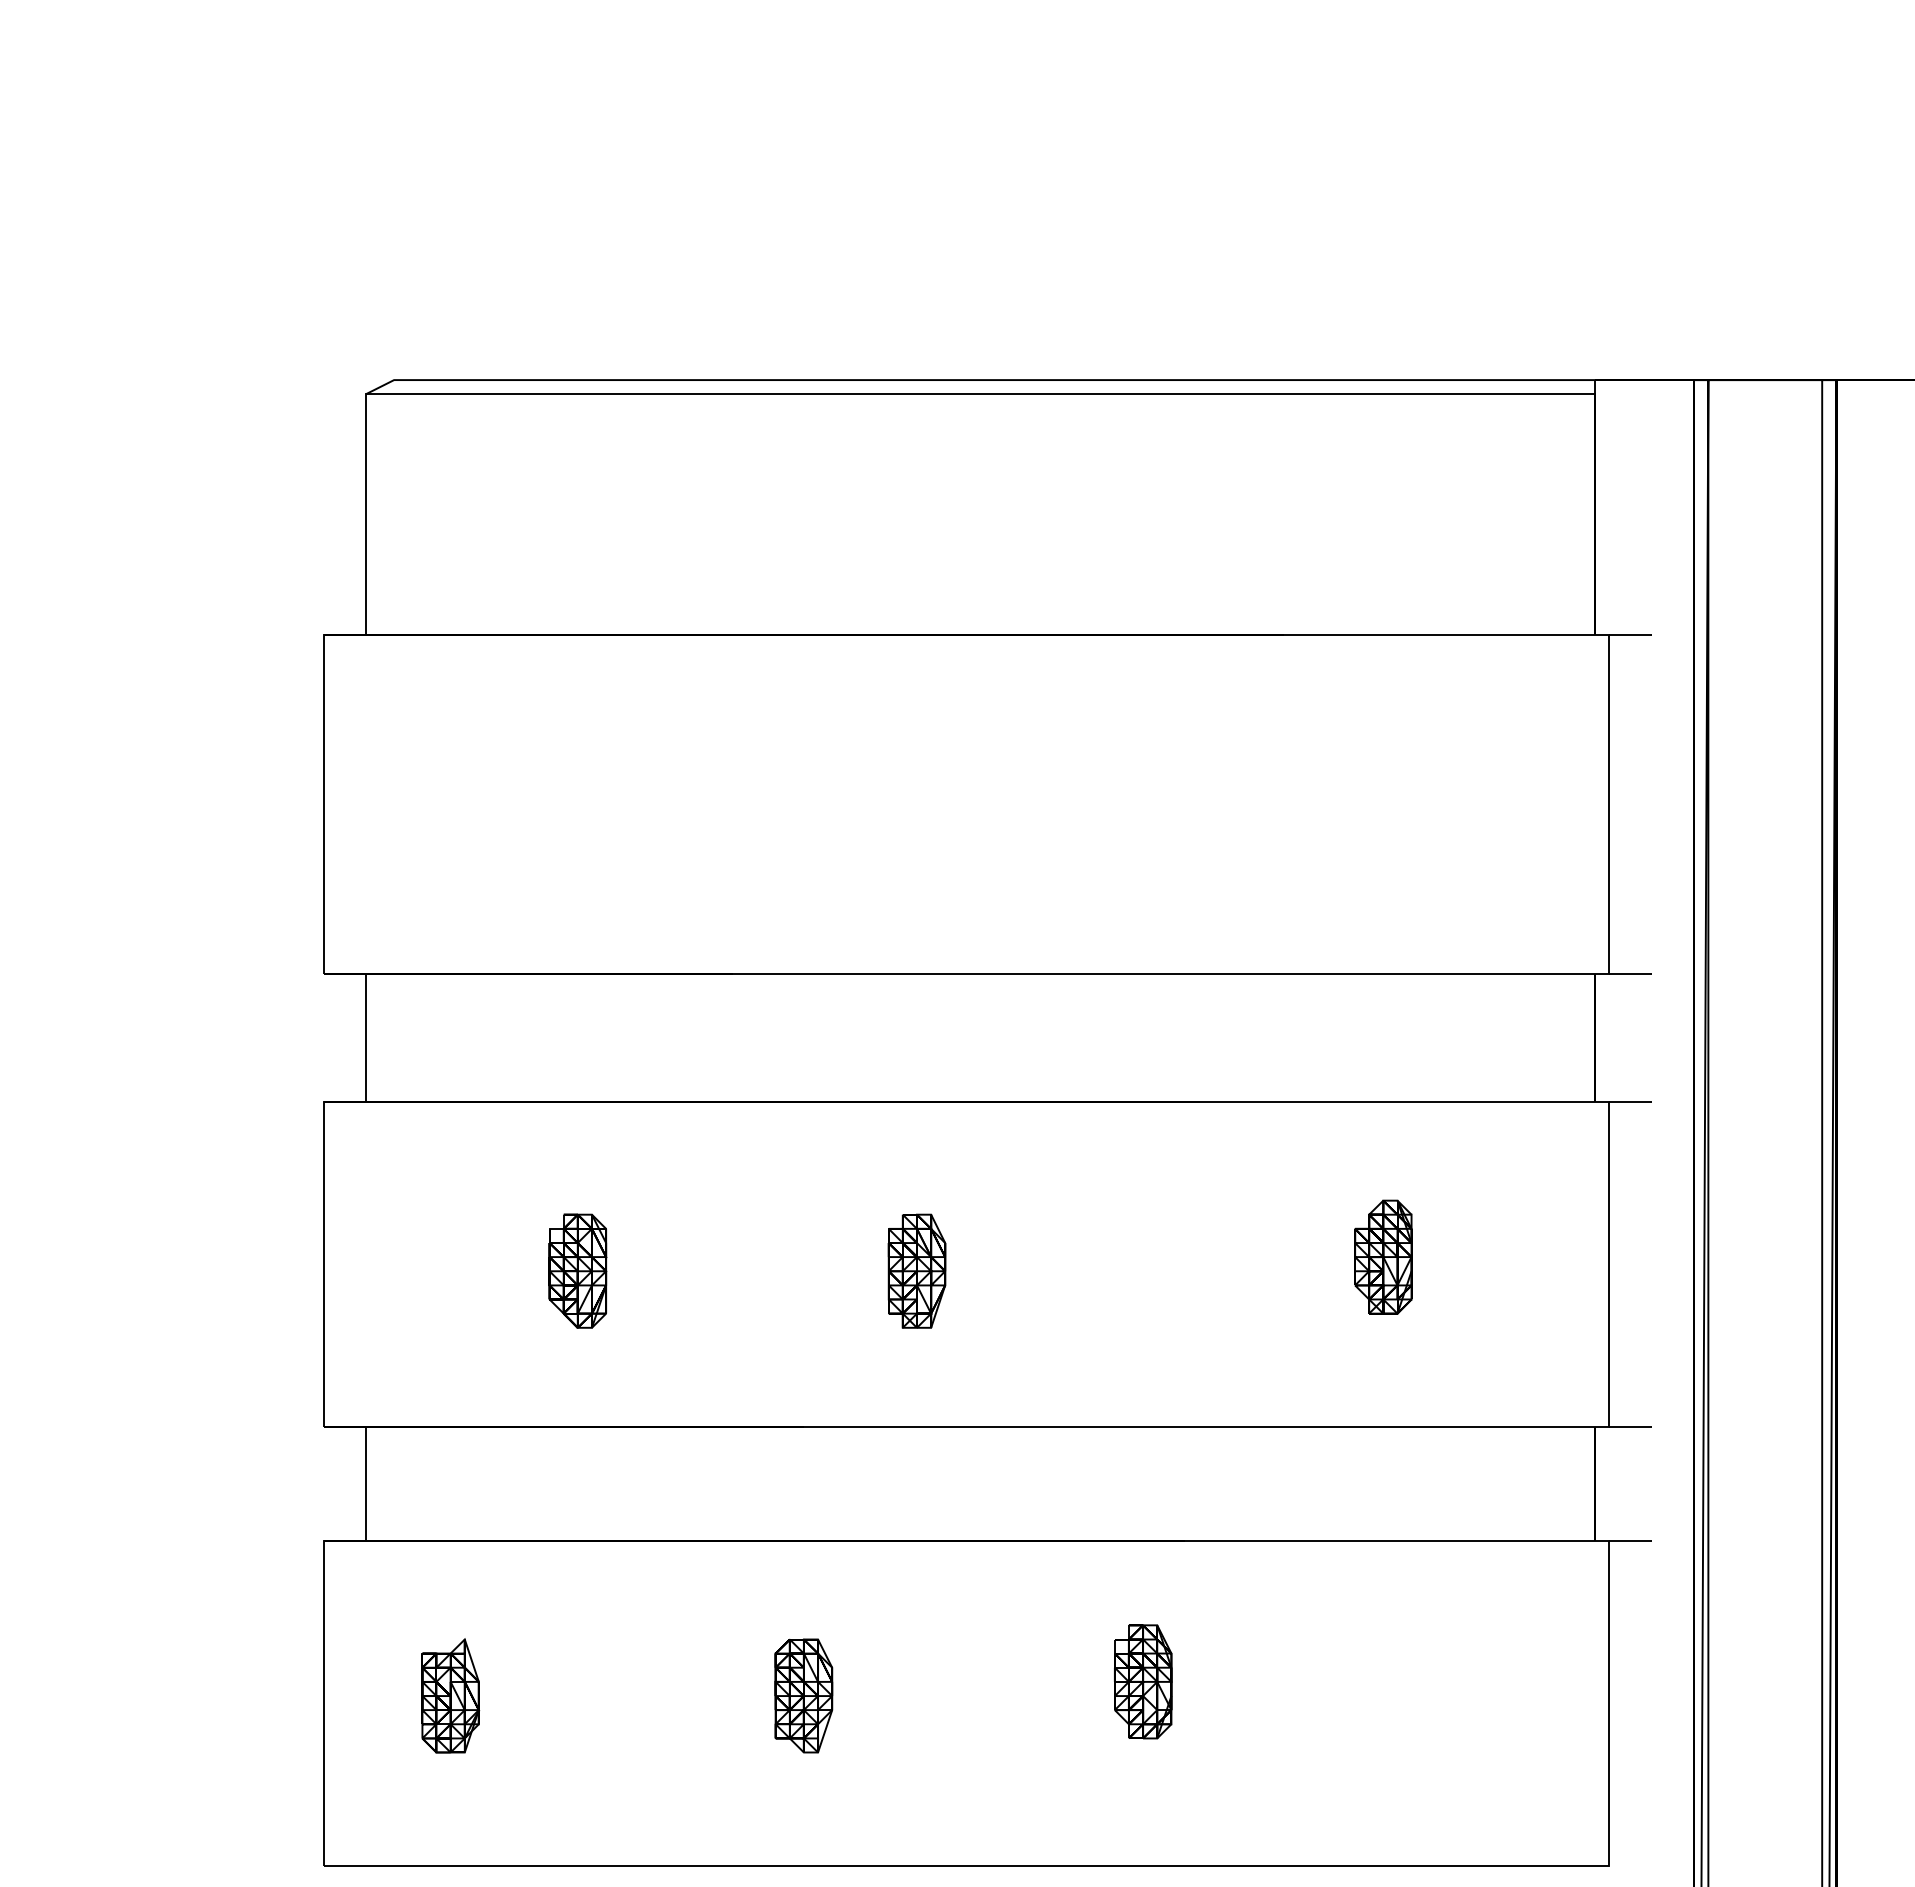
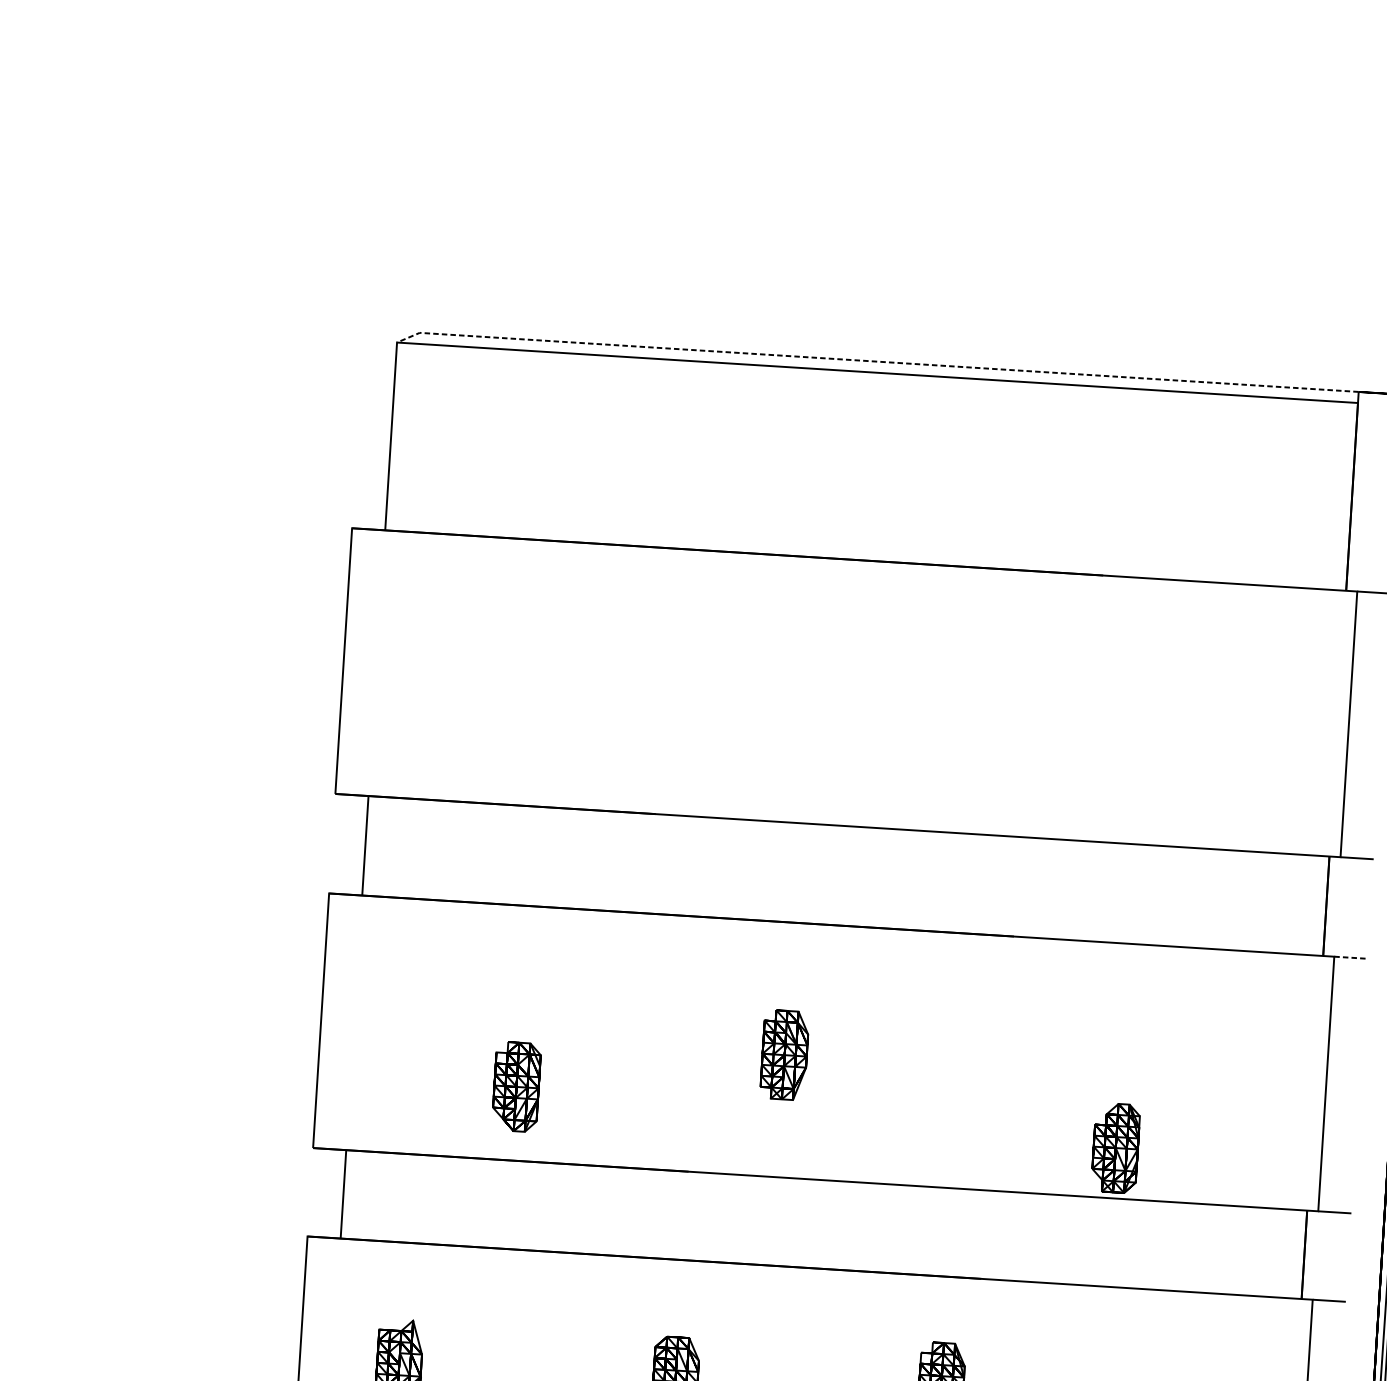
line: (977, 380) -> (875, 361), solid -> dashed
line: (1631, 1101) -> (1351, 957), solid -> dashed
part: (1383, 1256) -> (1115, 1147), moved
part: (577, 1270) -> (516, 1086), moved

